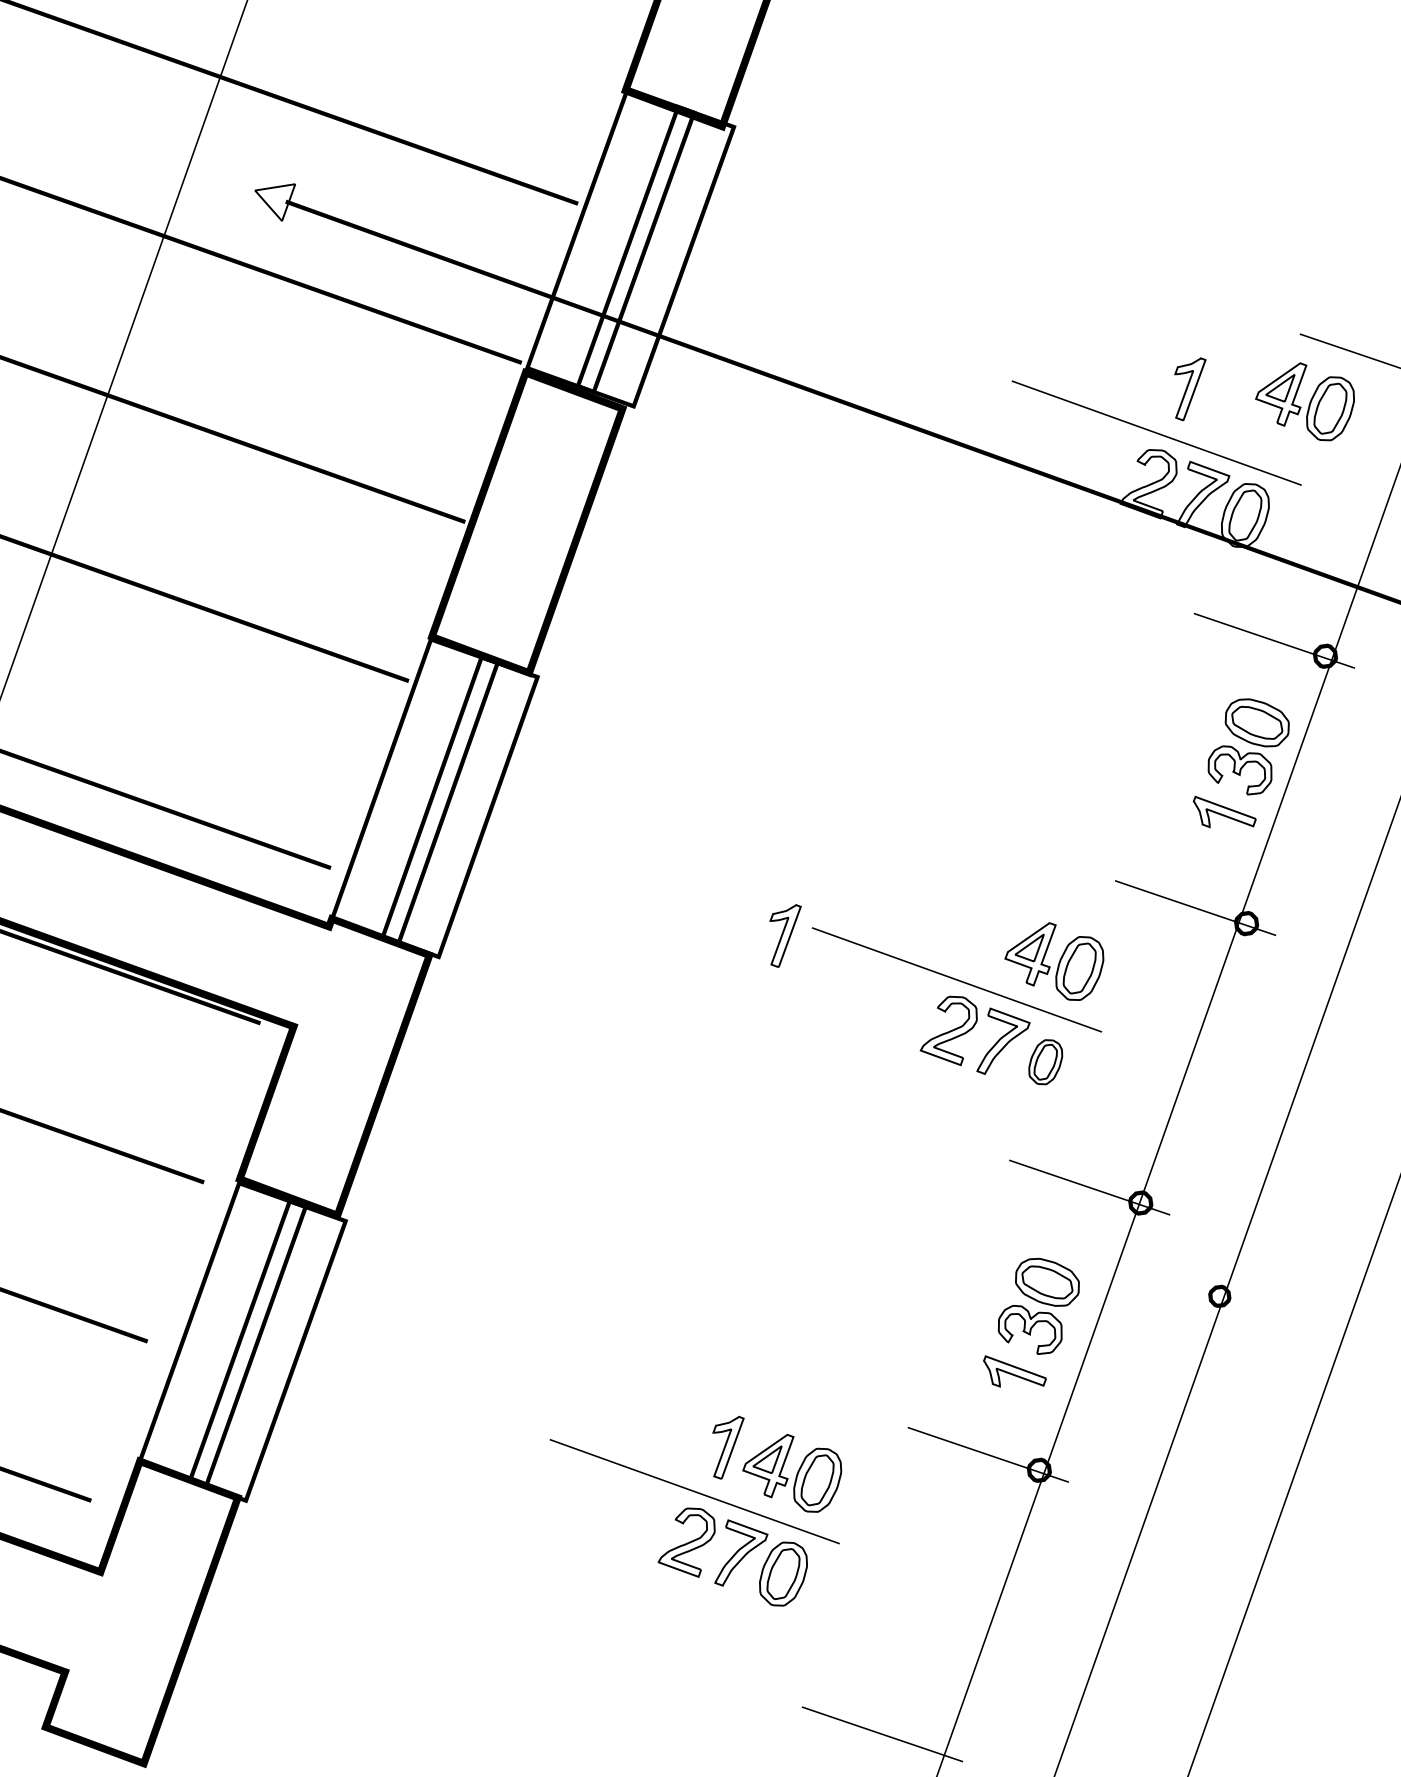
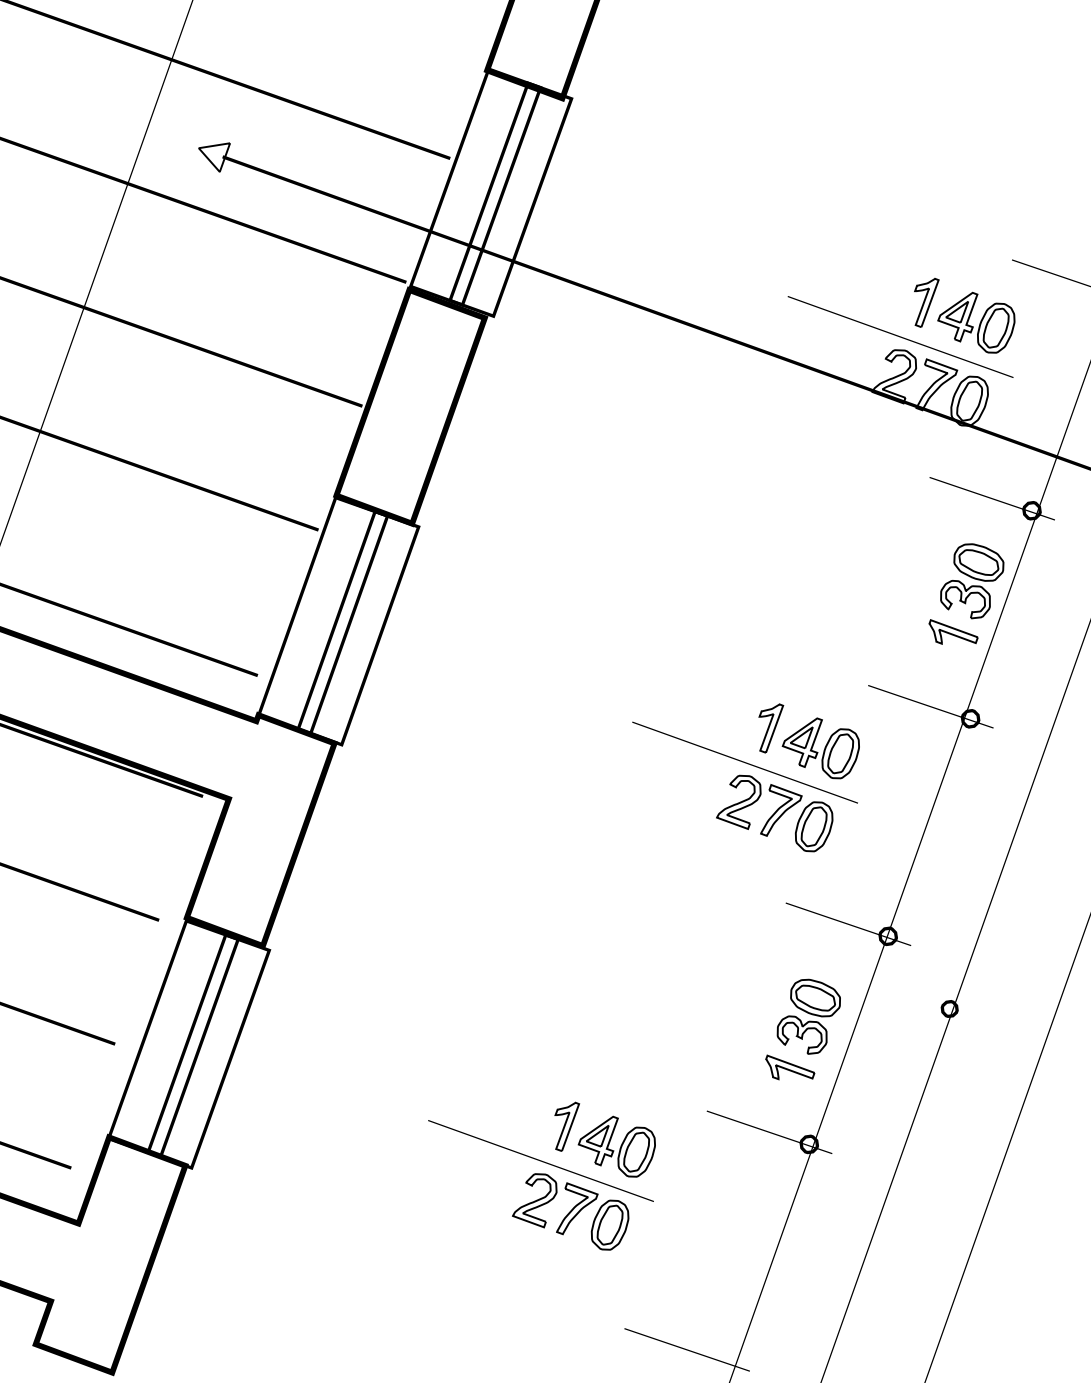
part: (1304, 401) -> (975, 322), moved
part: (785, 935) -> (771, 728), moved
part: (1045, 1061) -> (814, 826), size x1.43

